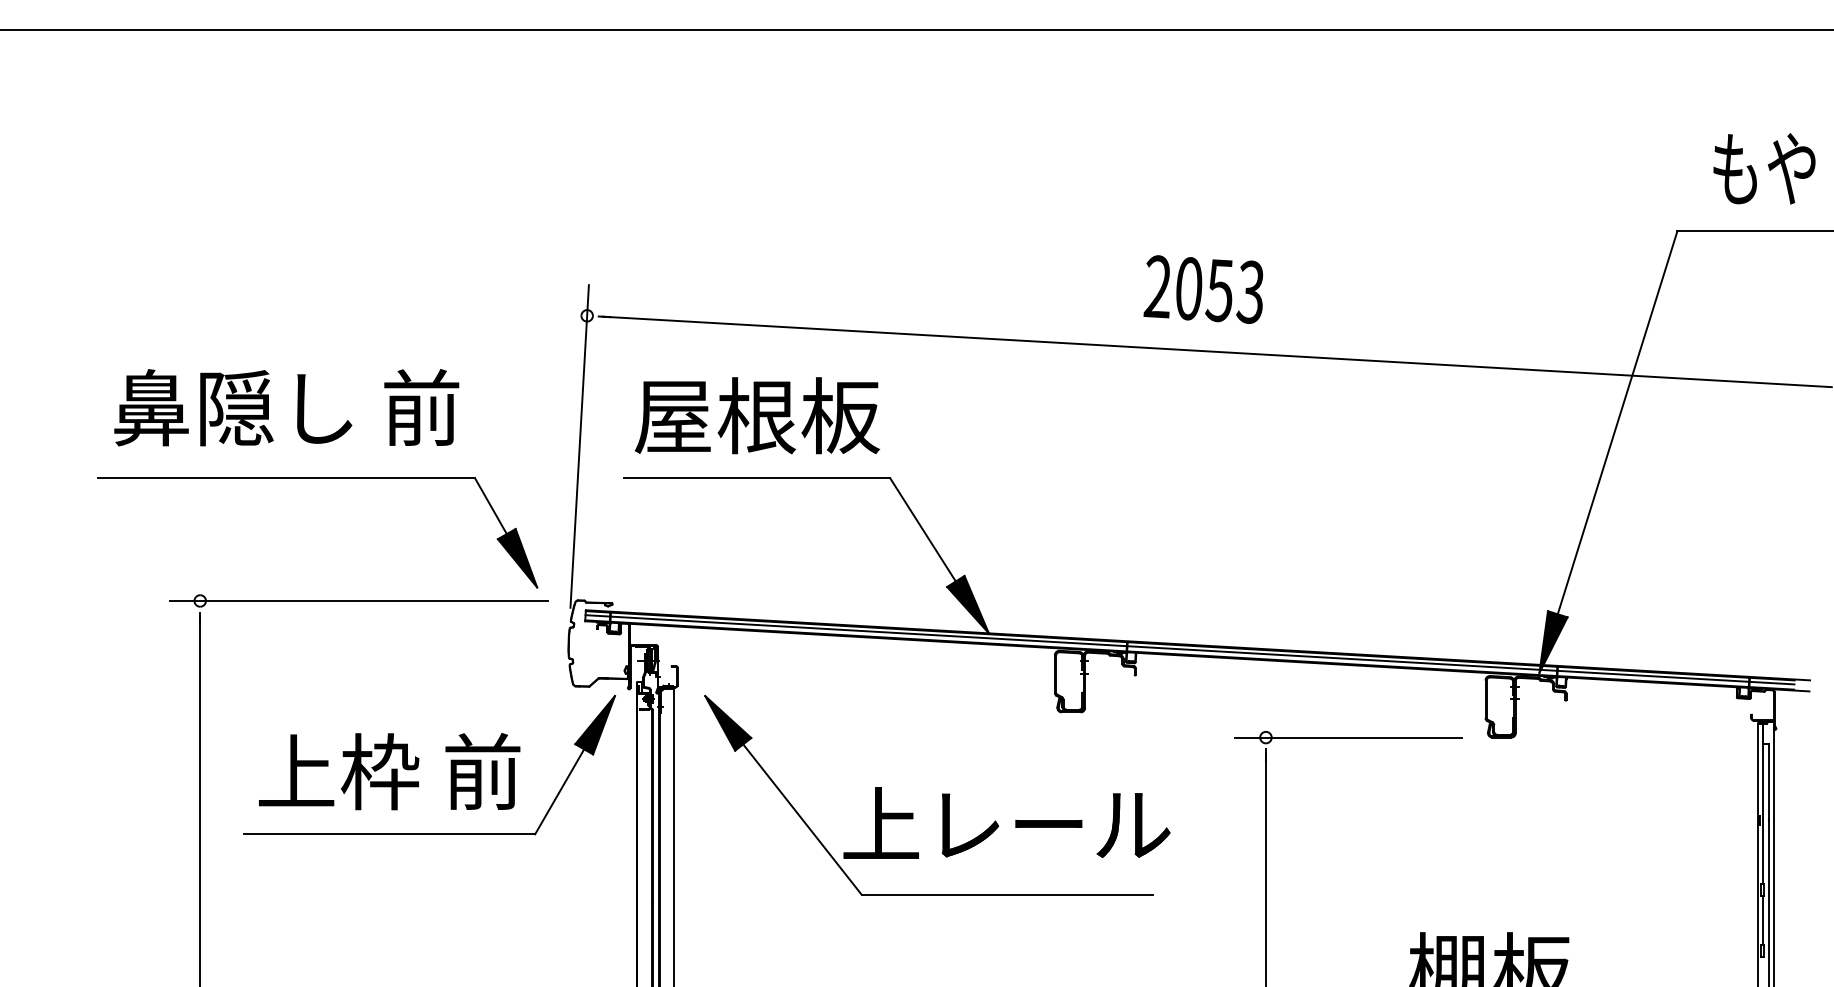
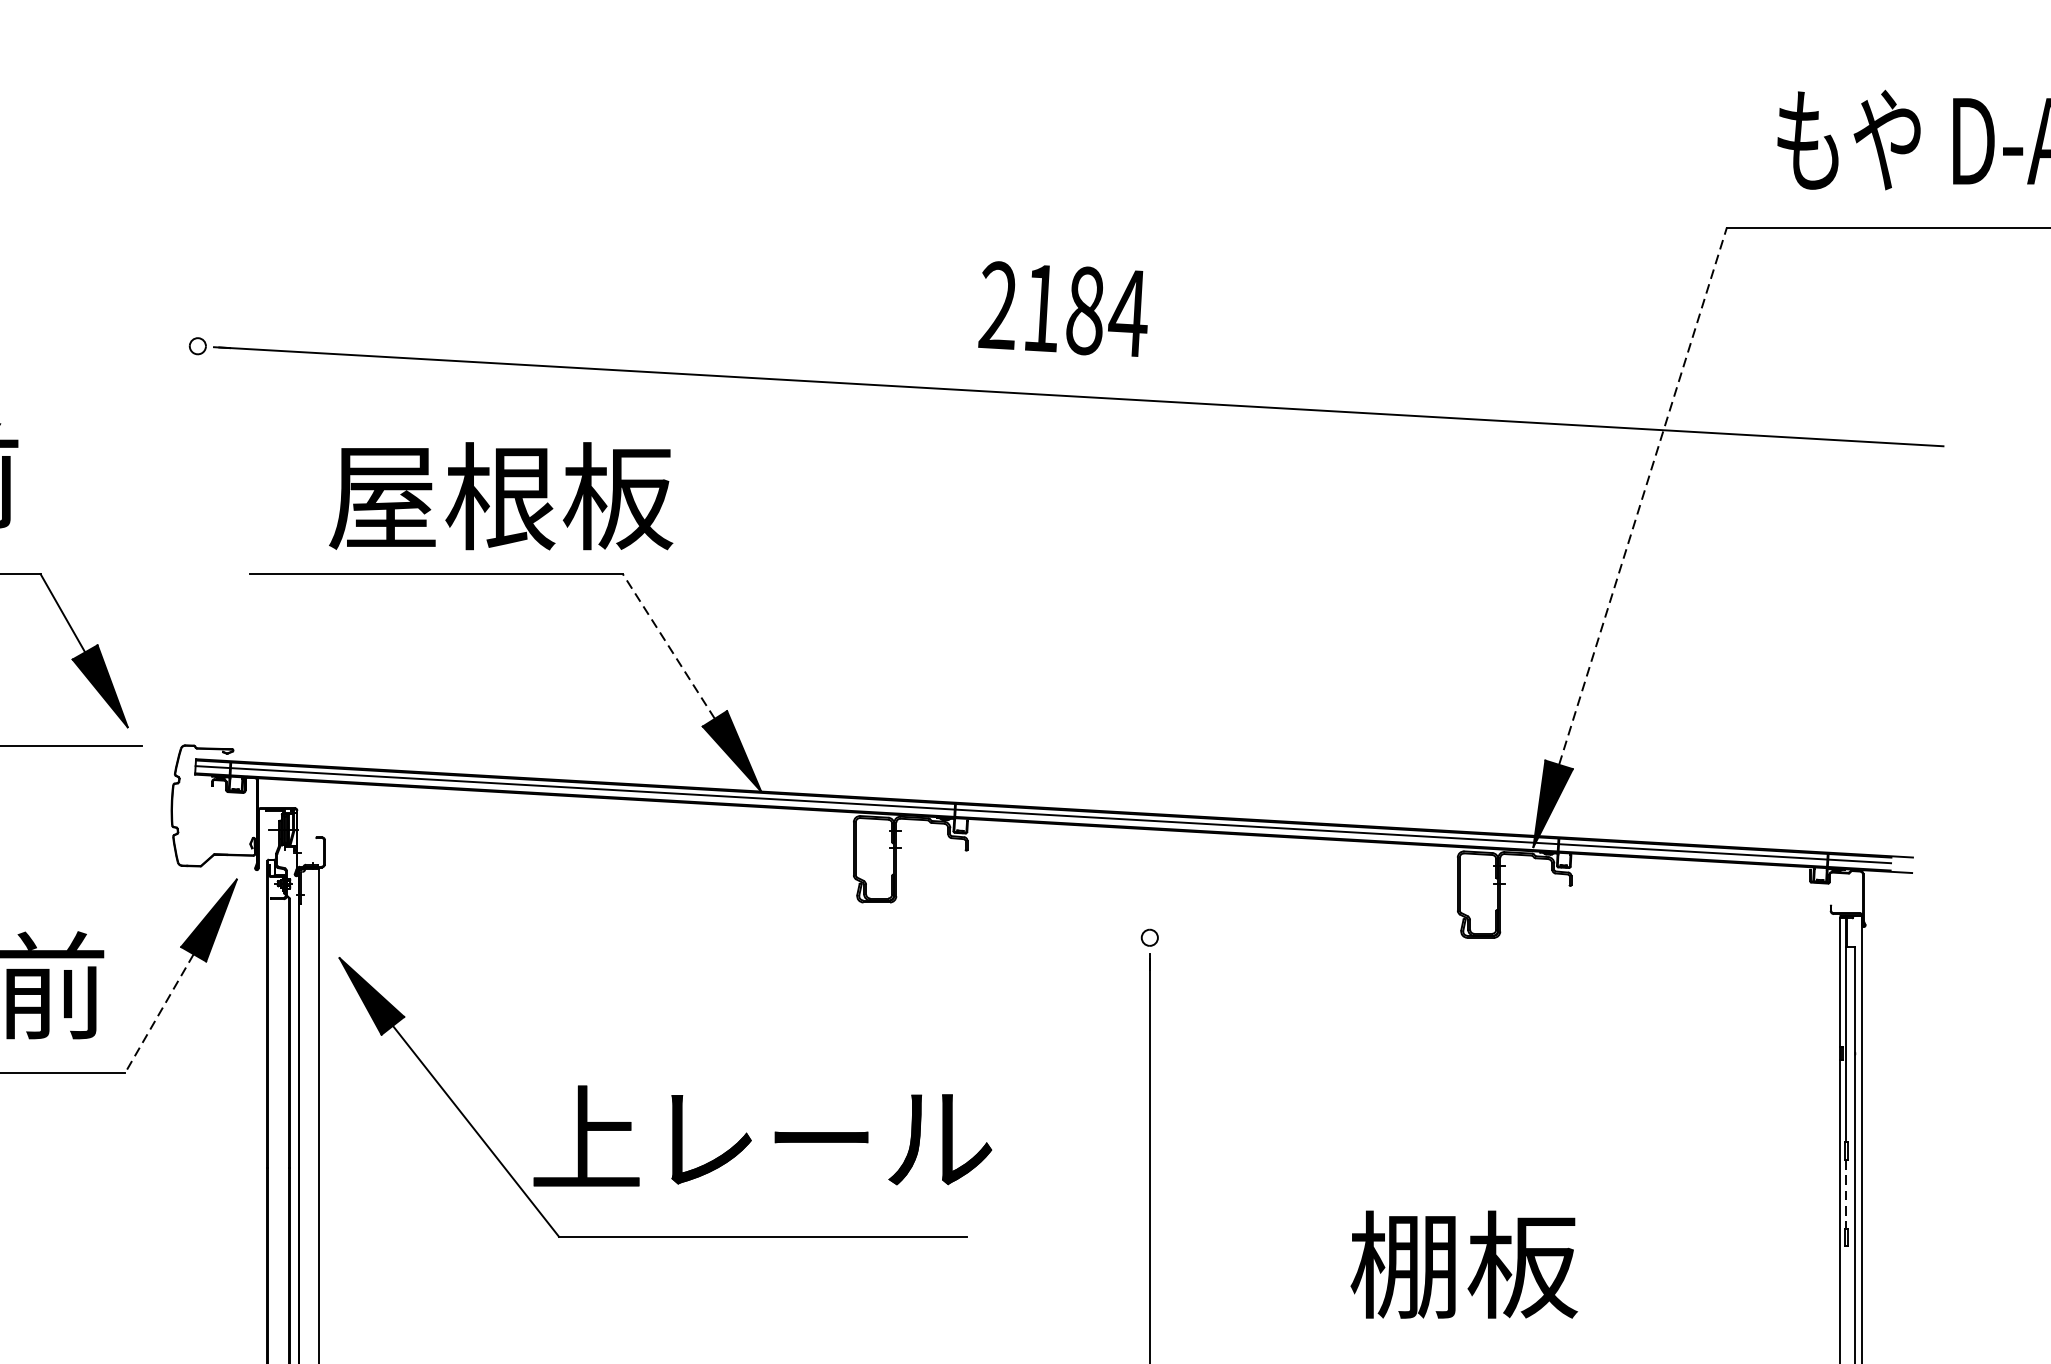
text: (1220, 290) -> (1086, 310), 2053 -> 2184
text: (757, 415) -> (501, 495), moved
line: (1617, 422) -> (1642, 495), solid -> dashed
line: (579, 446) -> (187, 529), removed
line: (922, 529) -> (668, 645), solid -> dashed
line: (1348, 737) -> (1265, 937), removed
line: (559, 792) -> (159, 1014), solid -> dashed
part: (937, 794) -> (665, 1096), moved
line: (1762, 920) -> (1846, 1194), solid -> dashed

